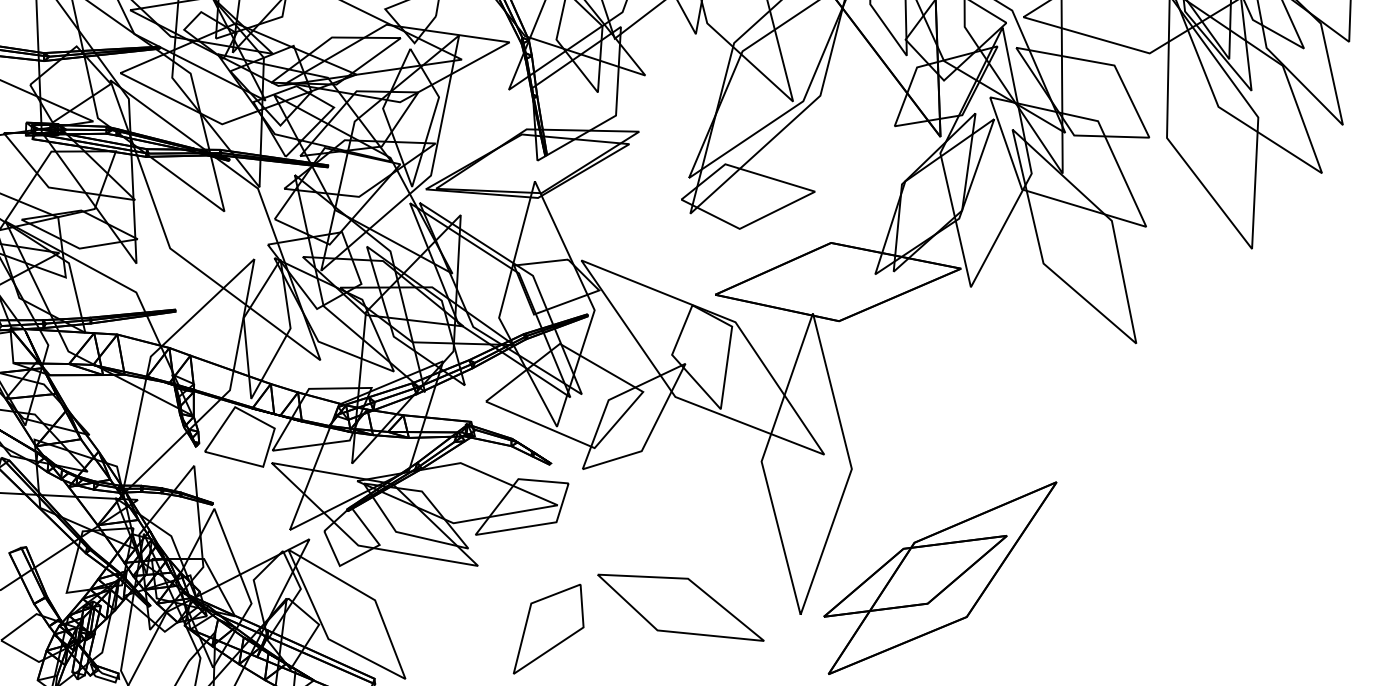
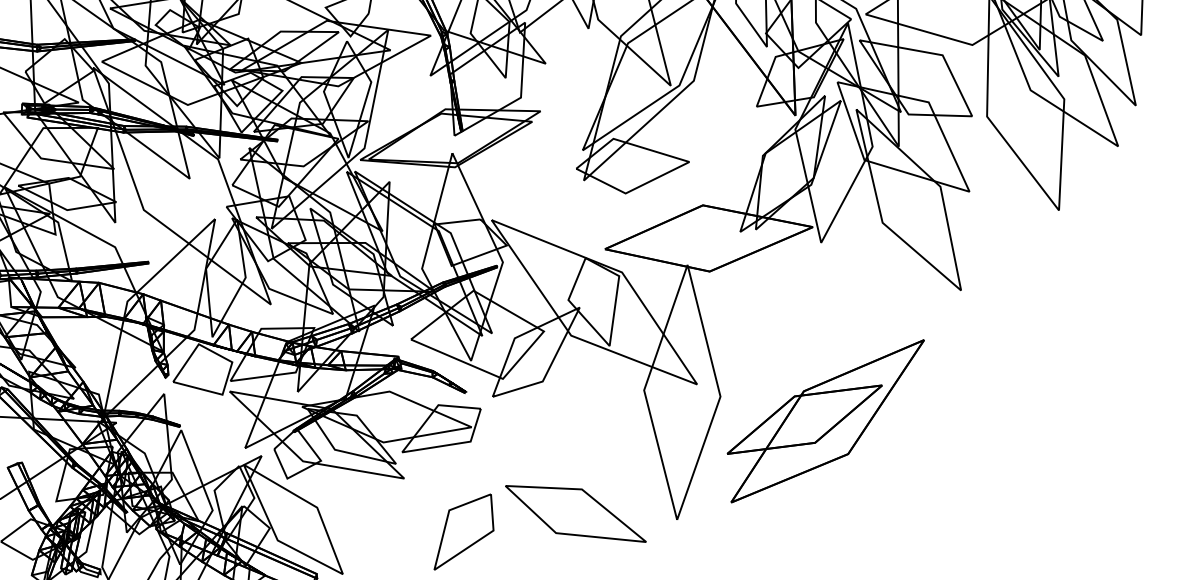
part: (940, 577) -> (825, 420), moved

